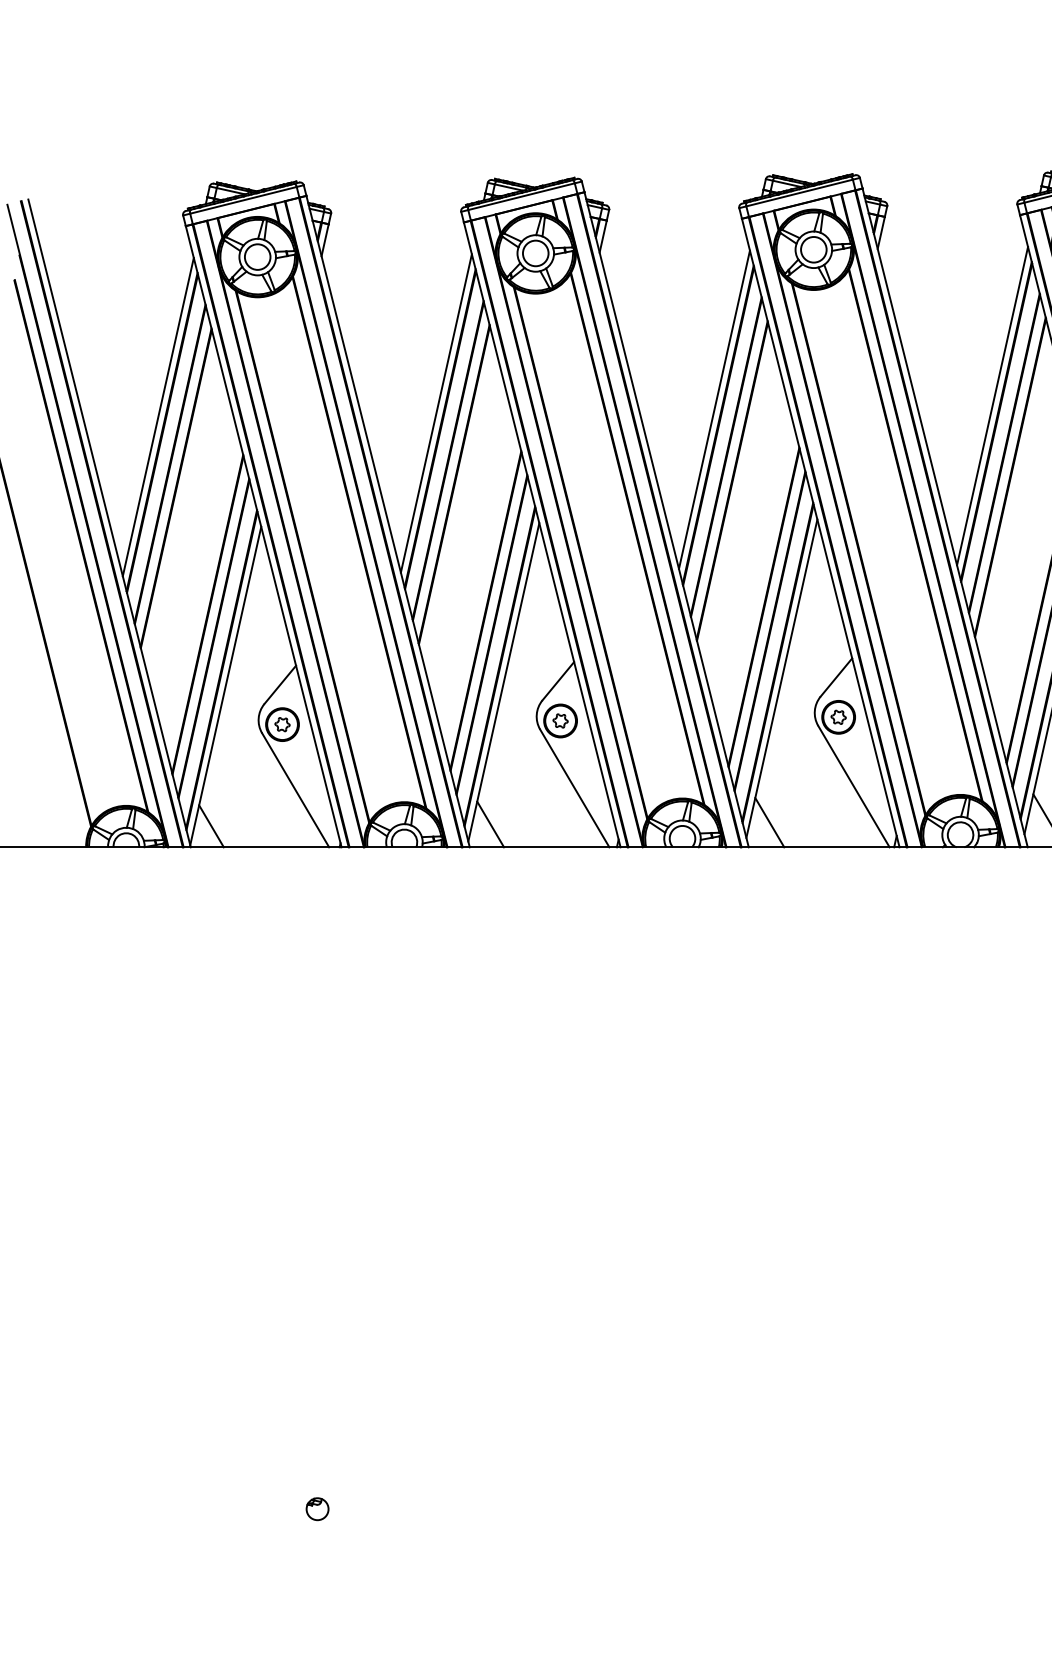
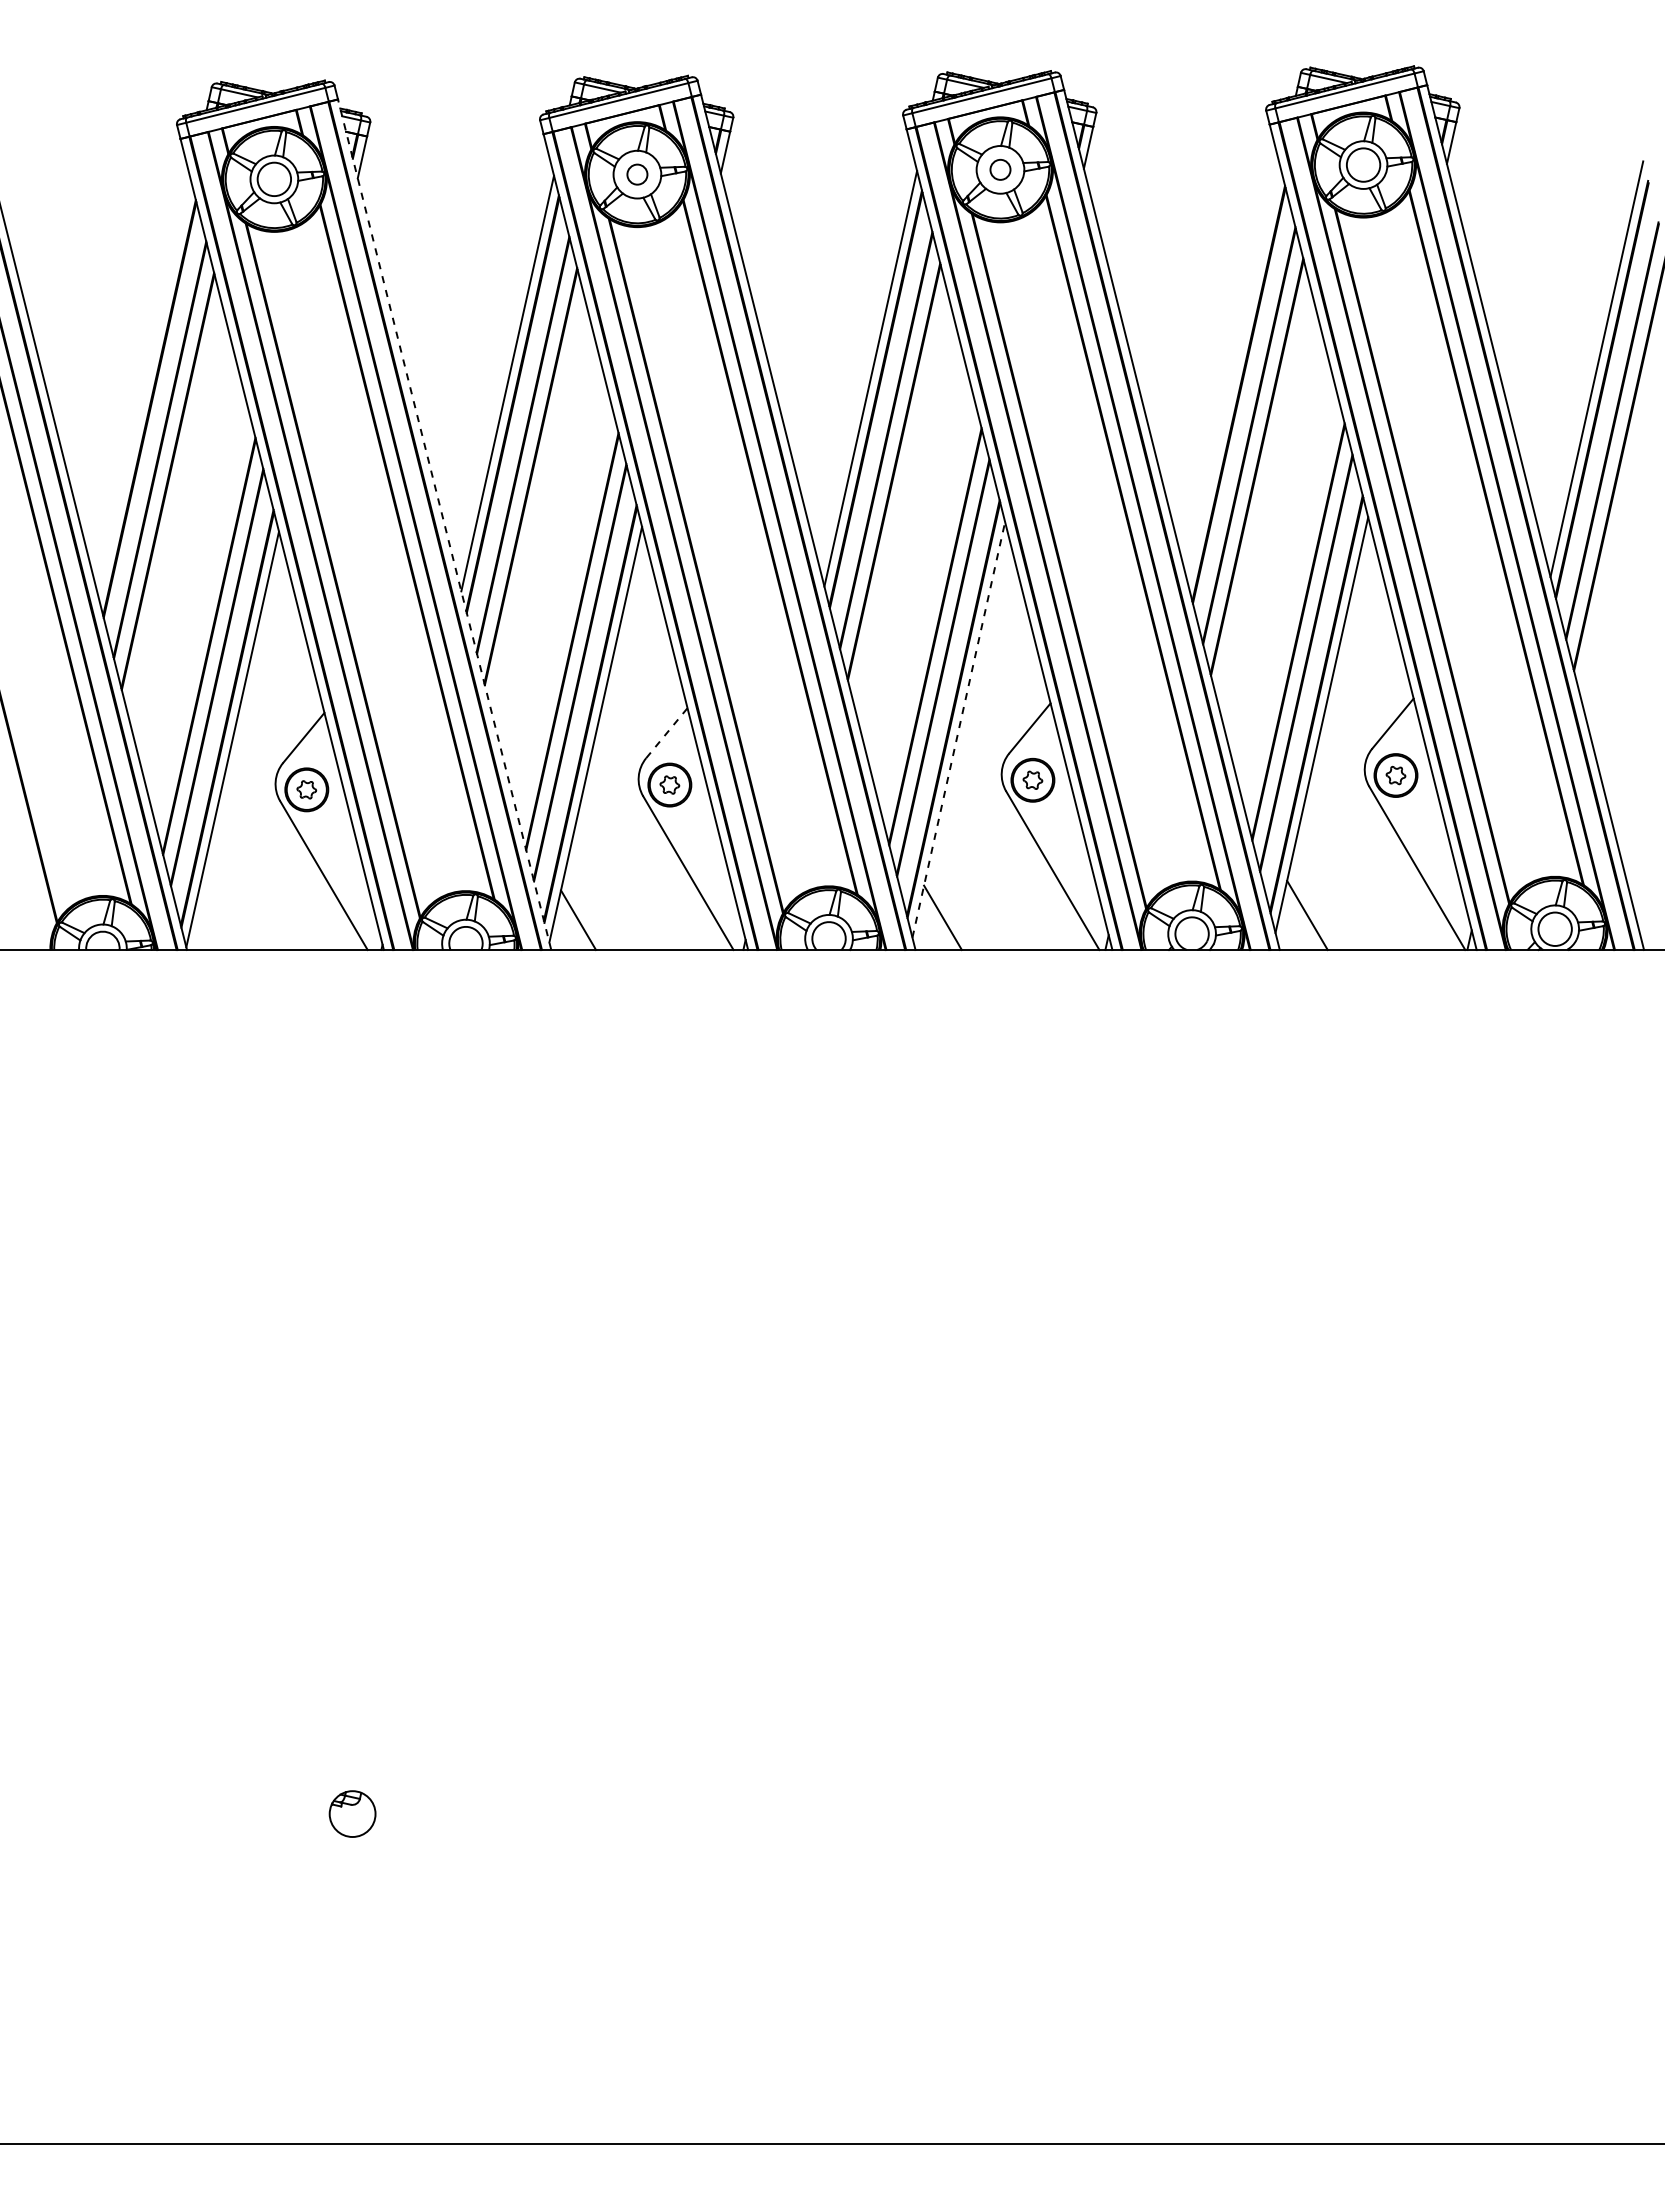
circle: (813, 249) -> (1000, 169), size x0.6
circle: (535, 253) -> (637, 174), size x0.6
line: (992, 405) -> (1233, 373), removed
line: (158, 417) -> (144, 388), removed
line: (388, 521) -> (444, 524), solid -> dashed
line: (781, 678) -> (958, 729), solid -> dashed
line: (558, 680) -> (667, 732), solid -> dashed
line: (211, 826) -> (213, 922), removed
part: (317, 1509) -> (352, 1814), size x1.6

